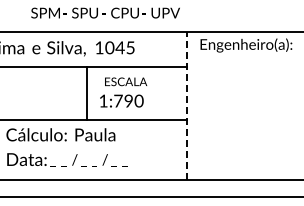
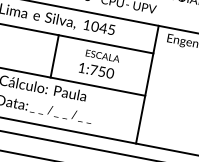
line: (86, 93) -> (54, 56), moved
text: (128, 100) -> (101, 71), 1:790 -> 1:750
line: (186, 105) -> (147, 84), dashed -> solid

